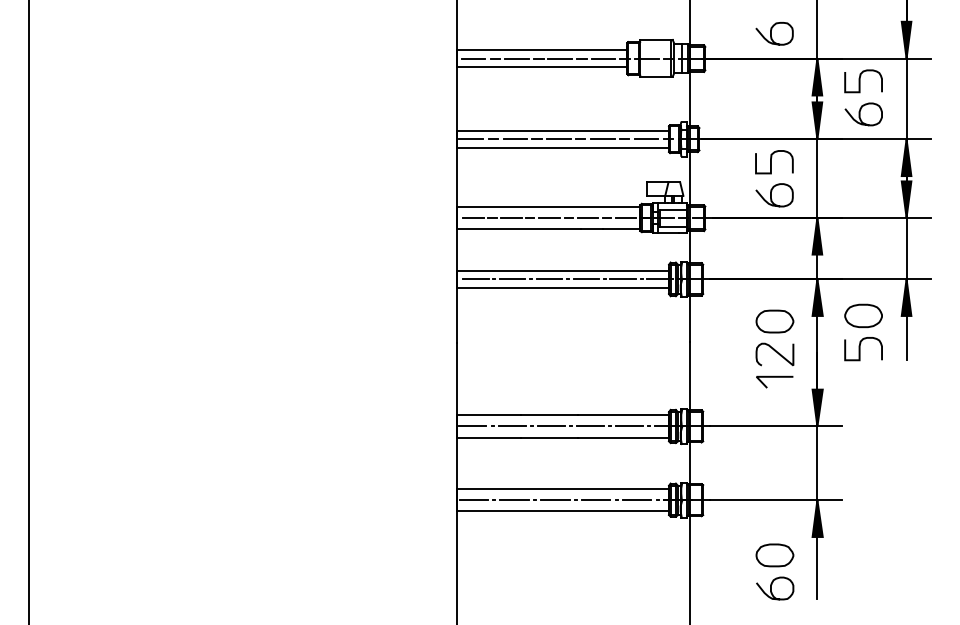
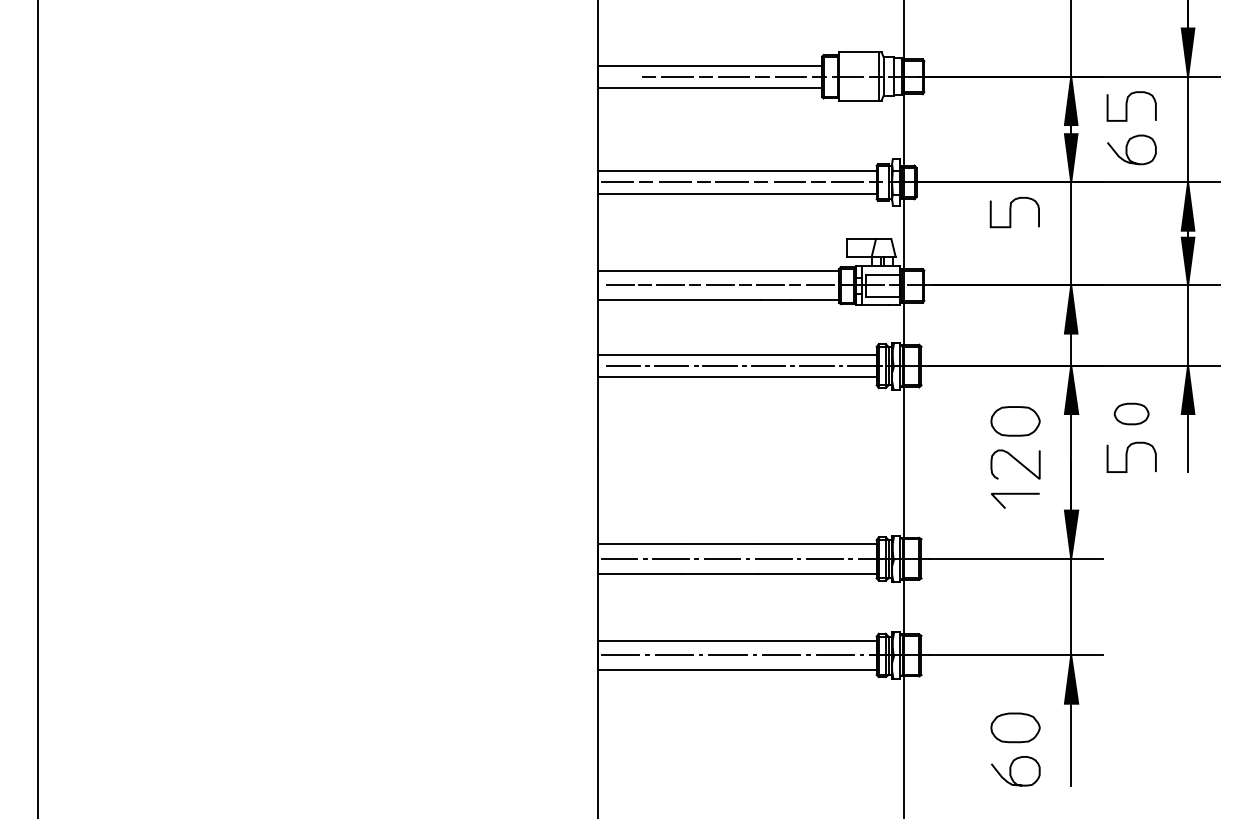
curve: (771, 34) -> (1011, 44), removed
line: (473, 58) -> (620, 76), removed
curve: (771, 194) -> (1011, 255), removed
part: (863, 315) -> (1131, 413), size x0.7

